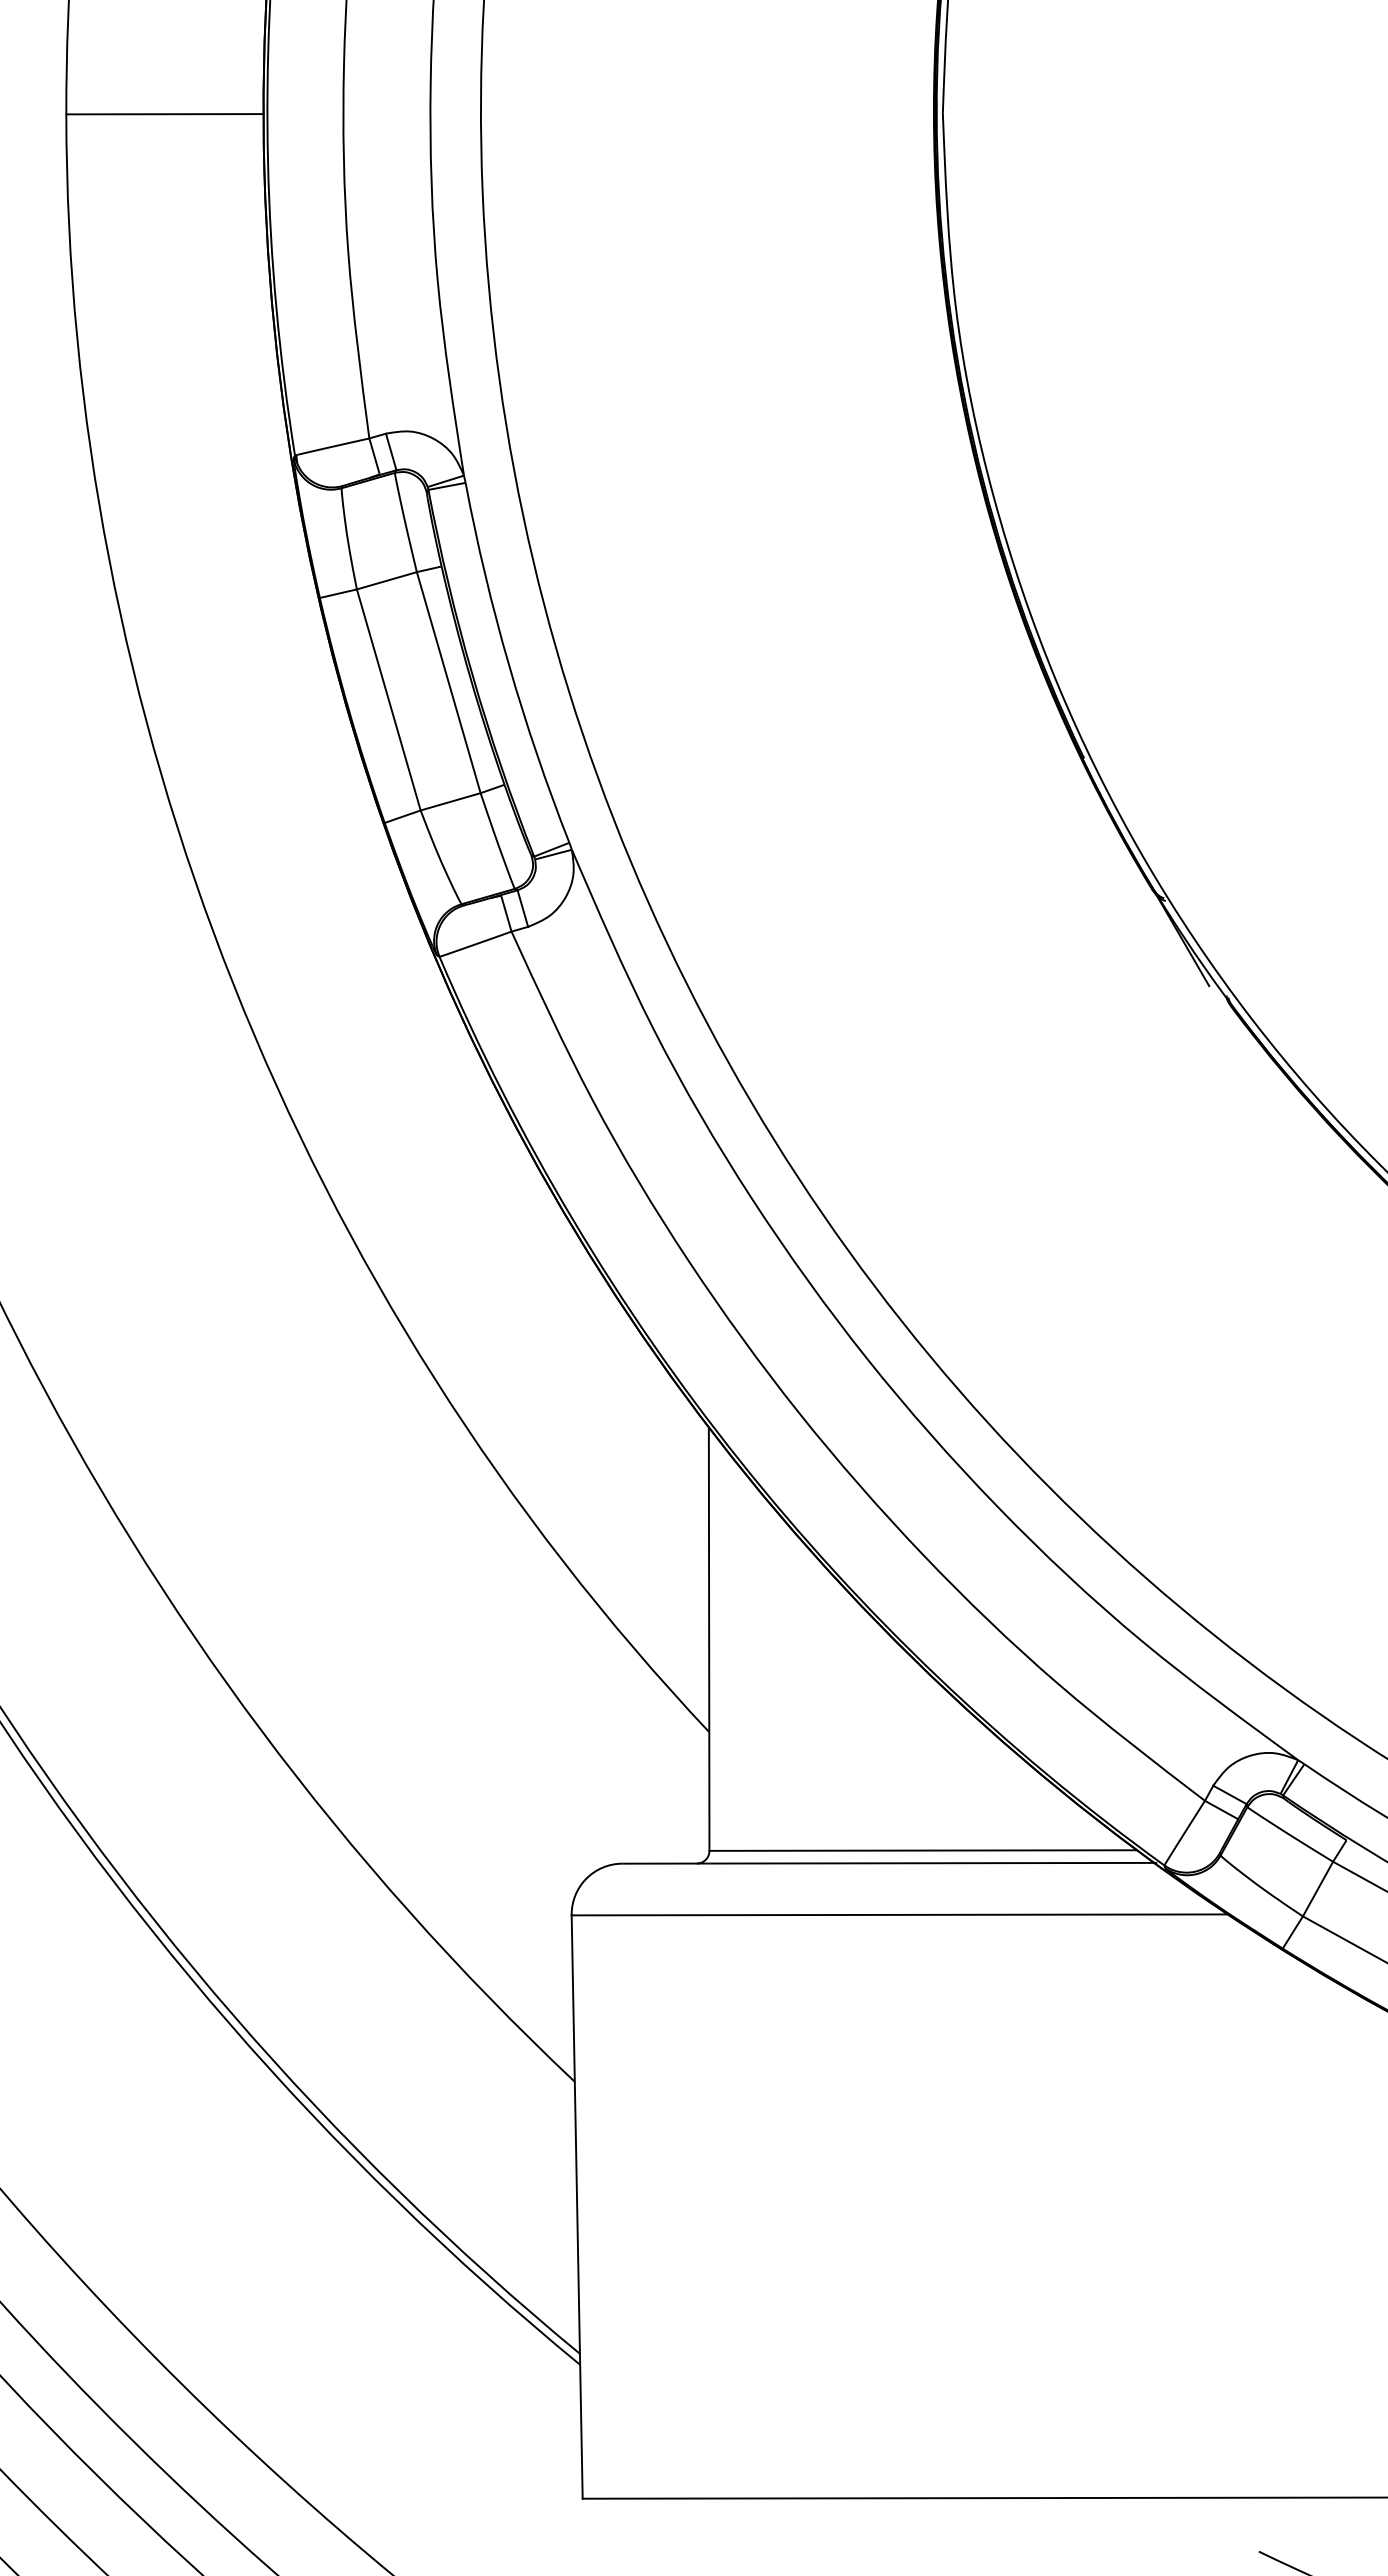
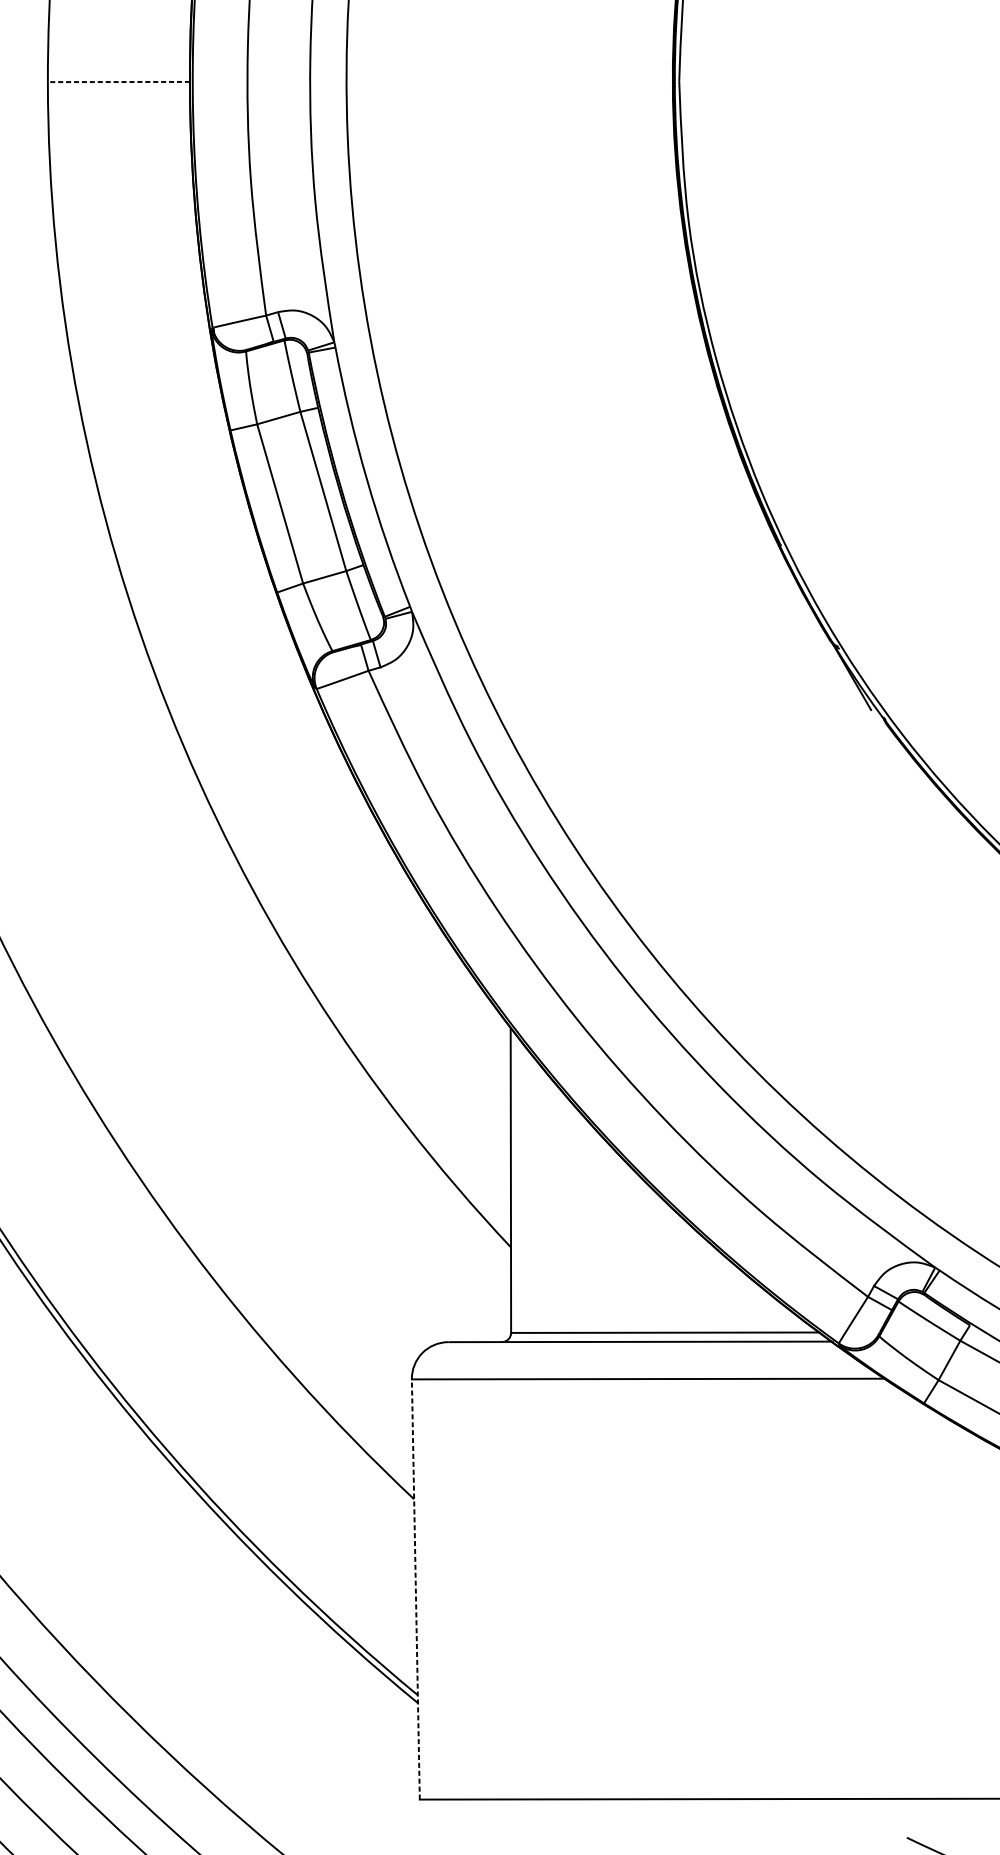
line: (164, 114) -> (118, 82), solid -> dashed
line: (577, 2207) -> (416, 1589), solid -> dashed

